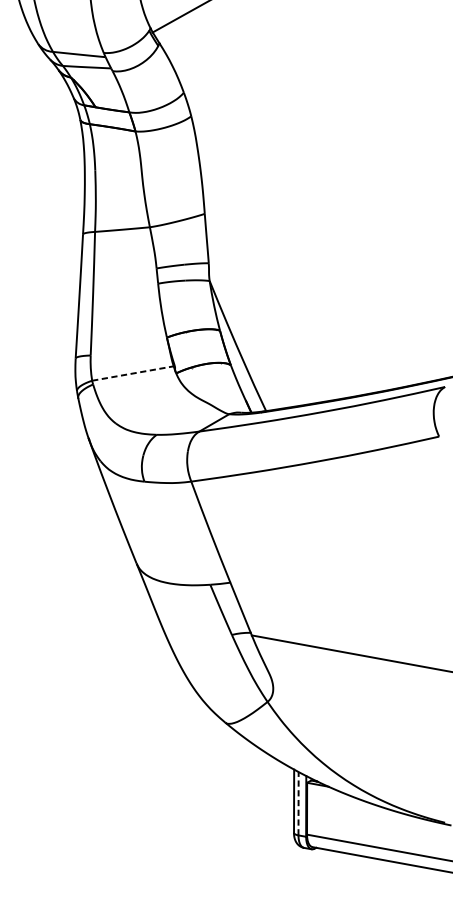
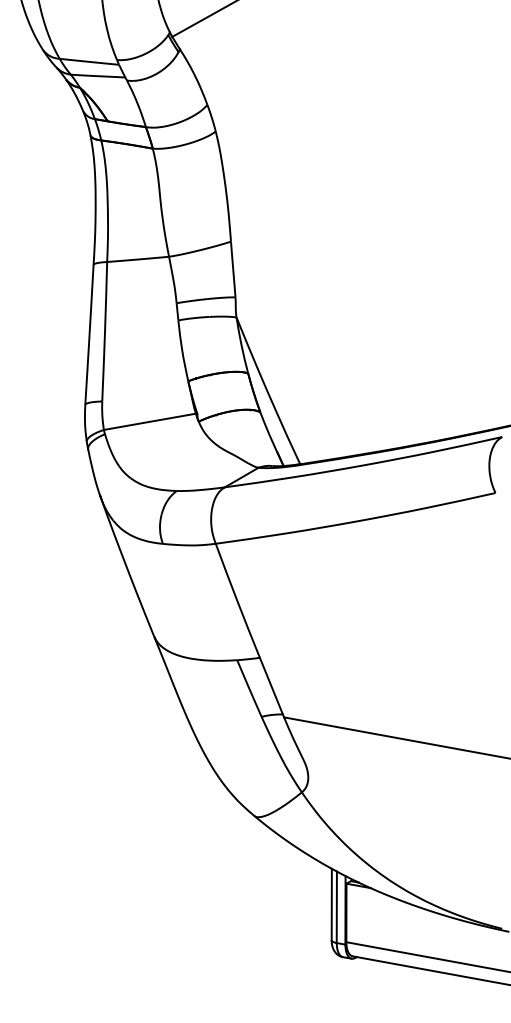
line: (134, 373) -> (151, 421), dashed -> solid
line: (298, 803) -> (336, 907), dashed -> solid

